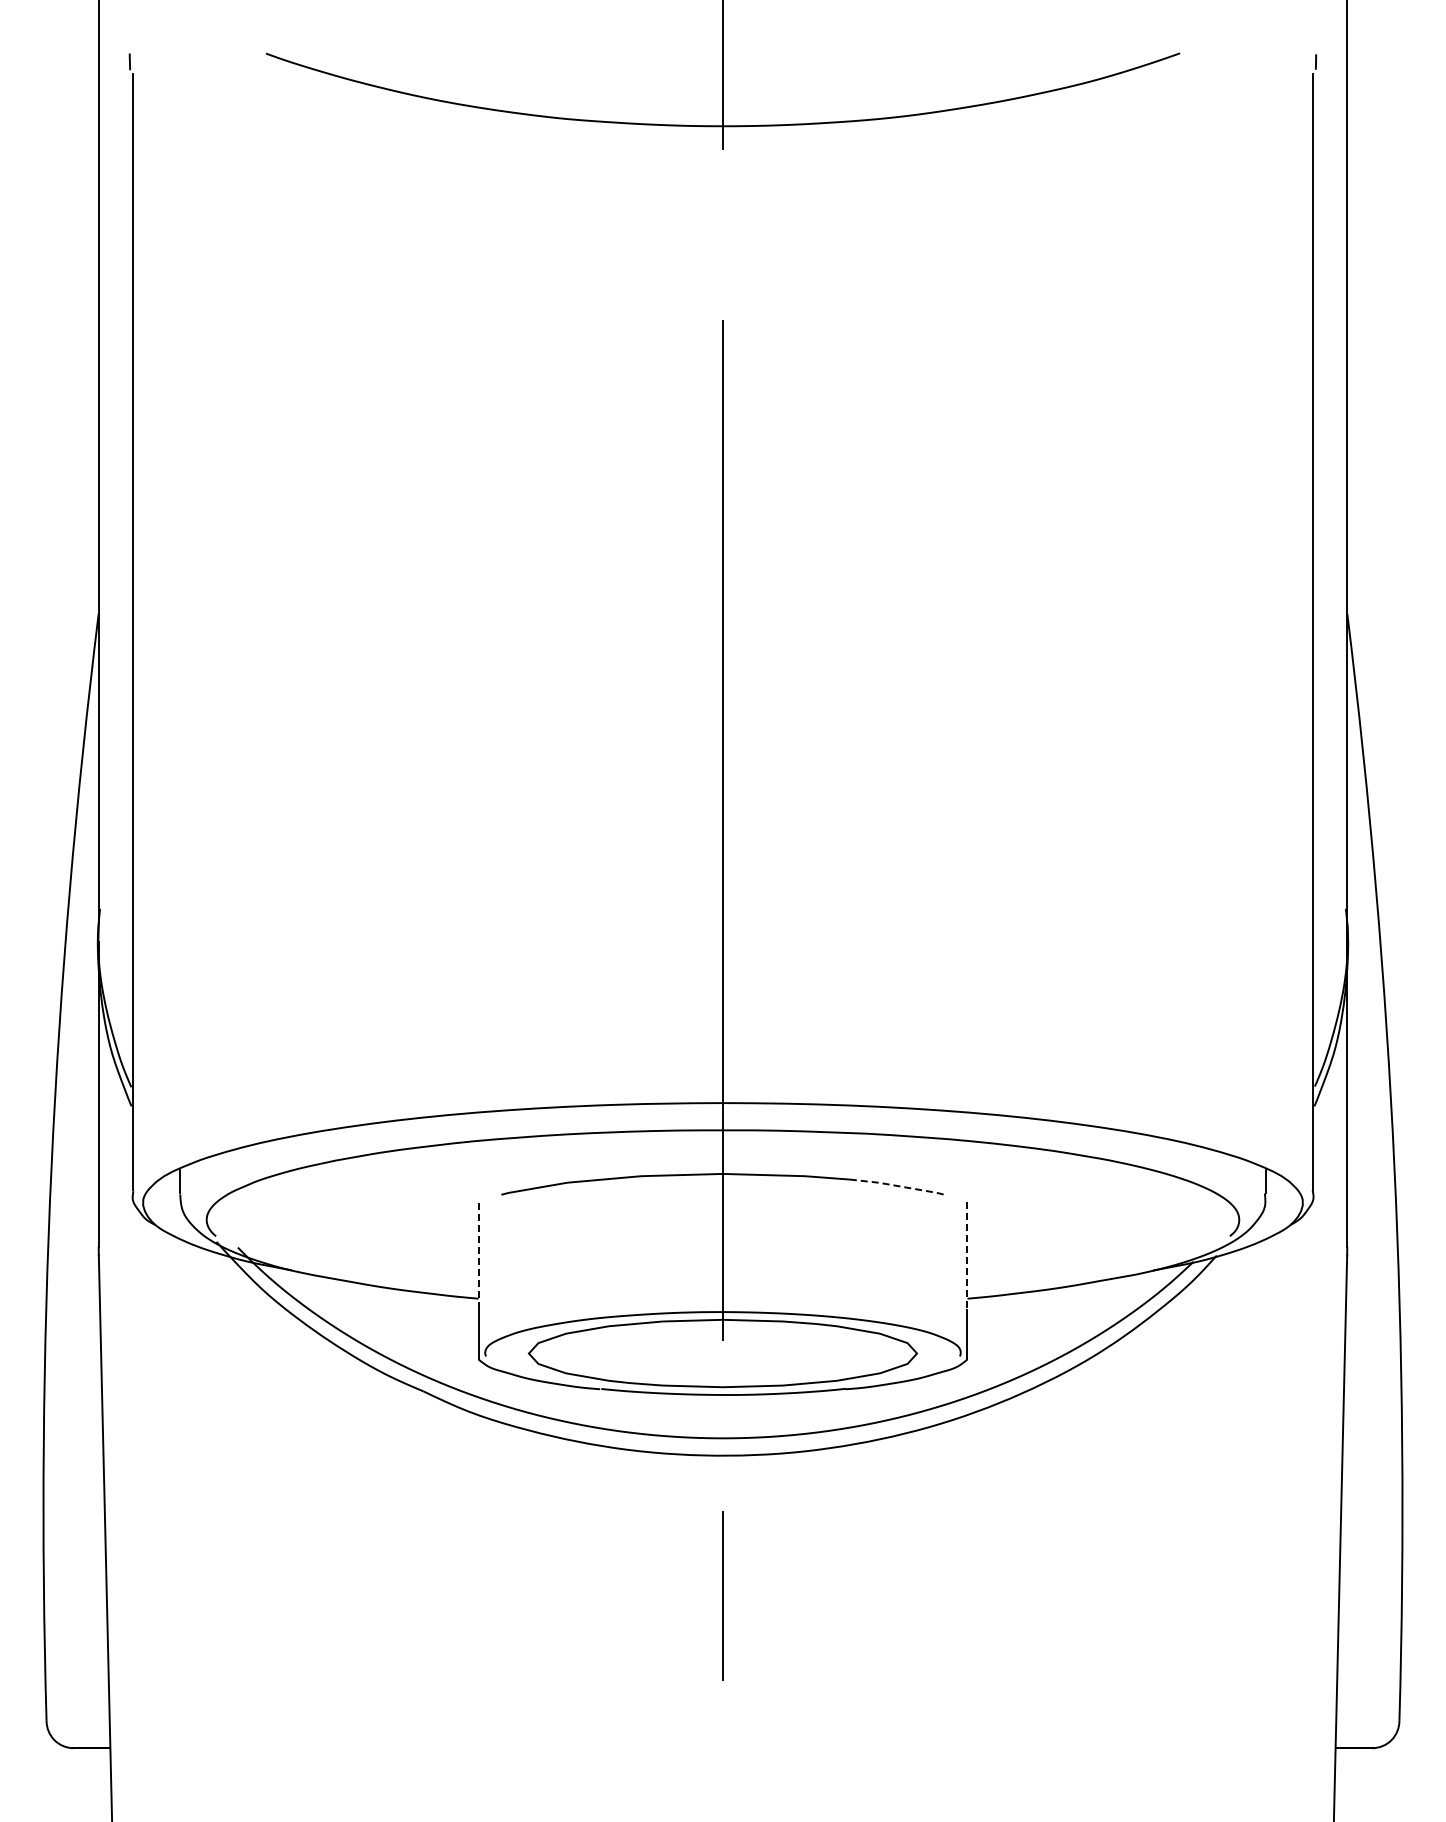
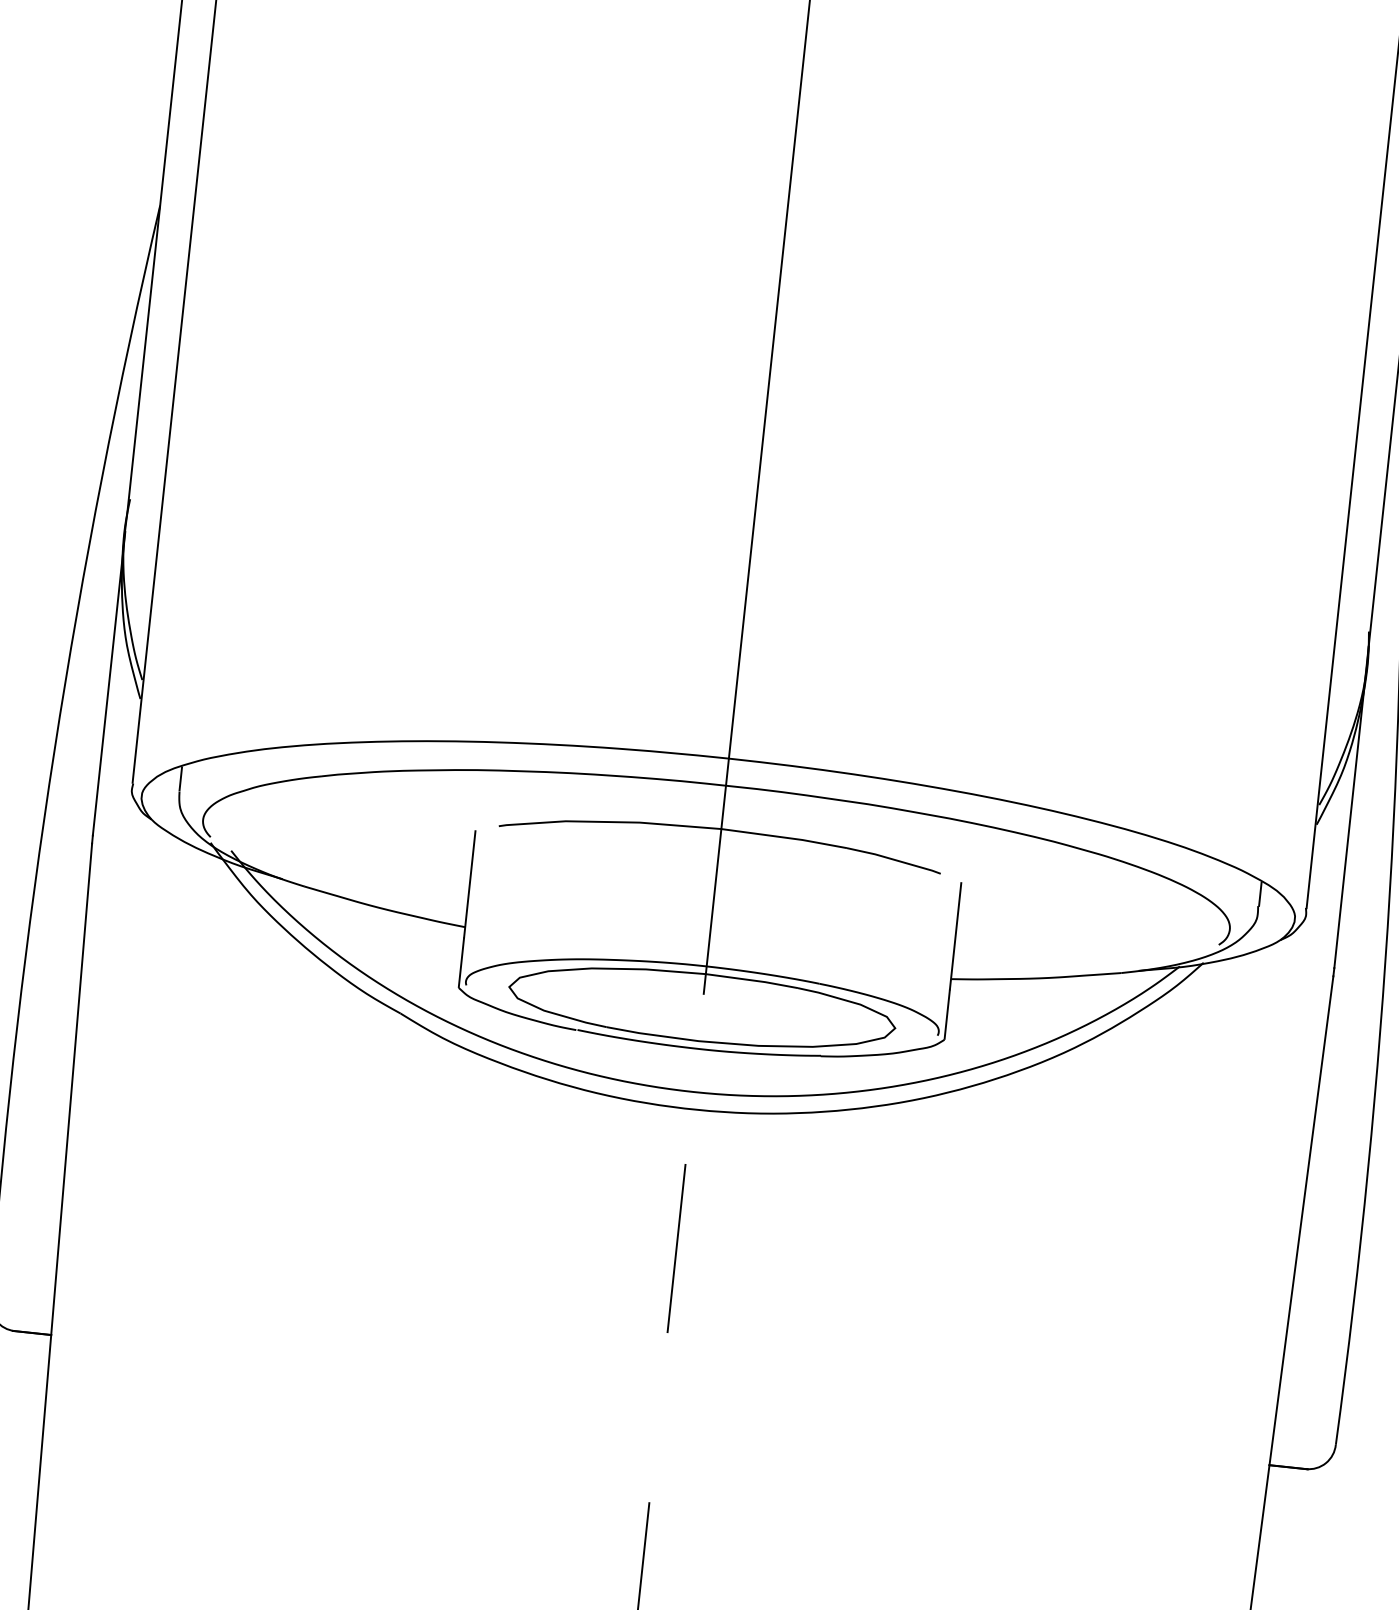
line: (899, 1186) -> (895, 860), dashed -> solid
line: (478, 1255) -> (469, 884), dashed -> solid
line: (967, 1256) -> (955, 937), dashed -> solid

